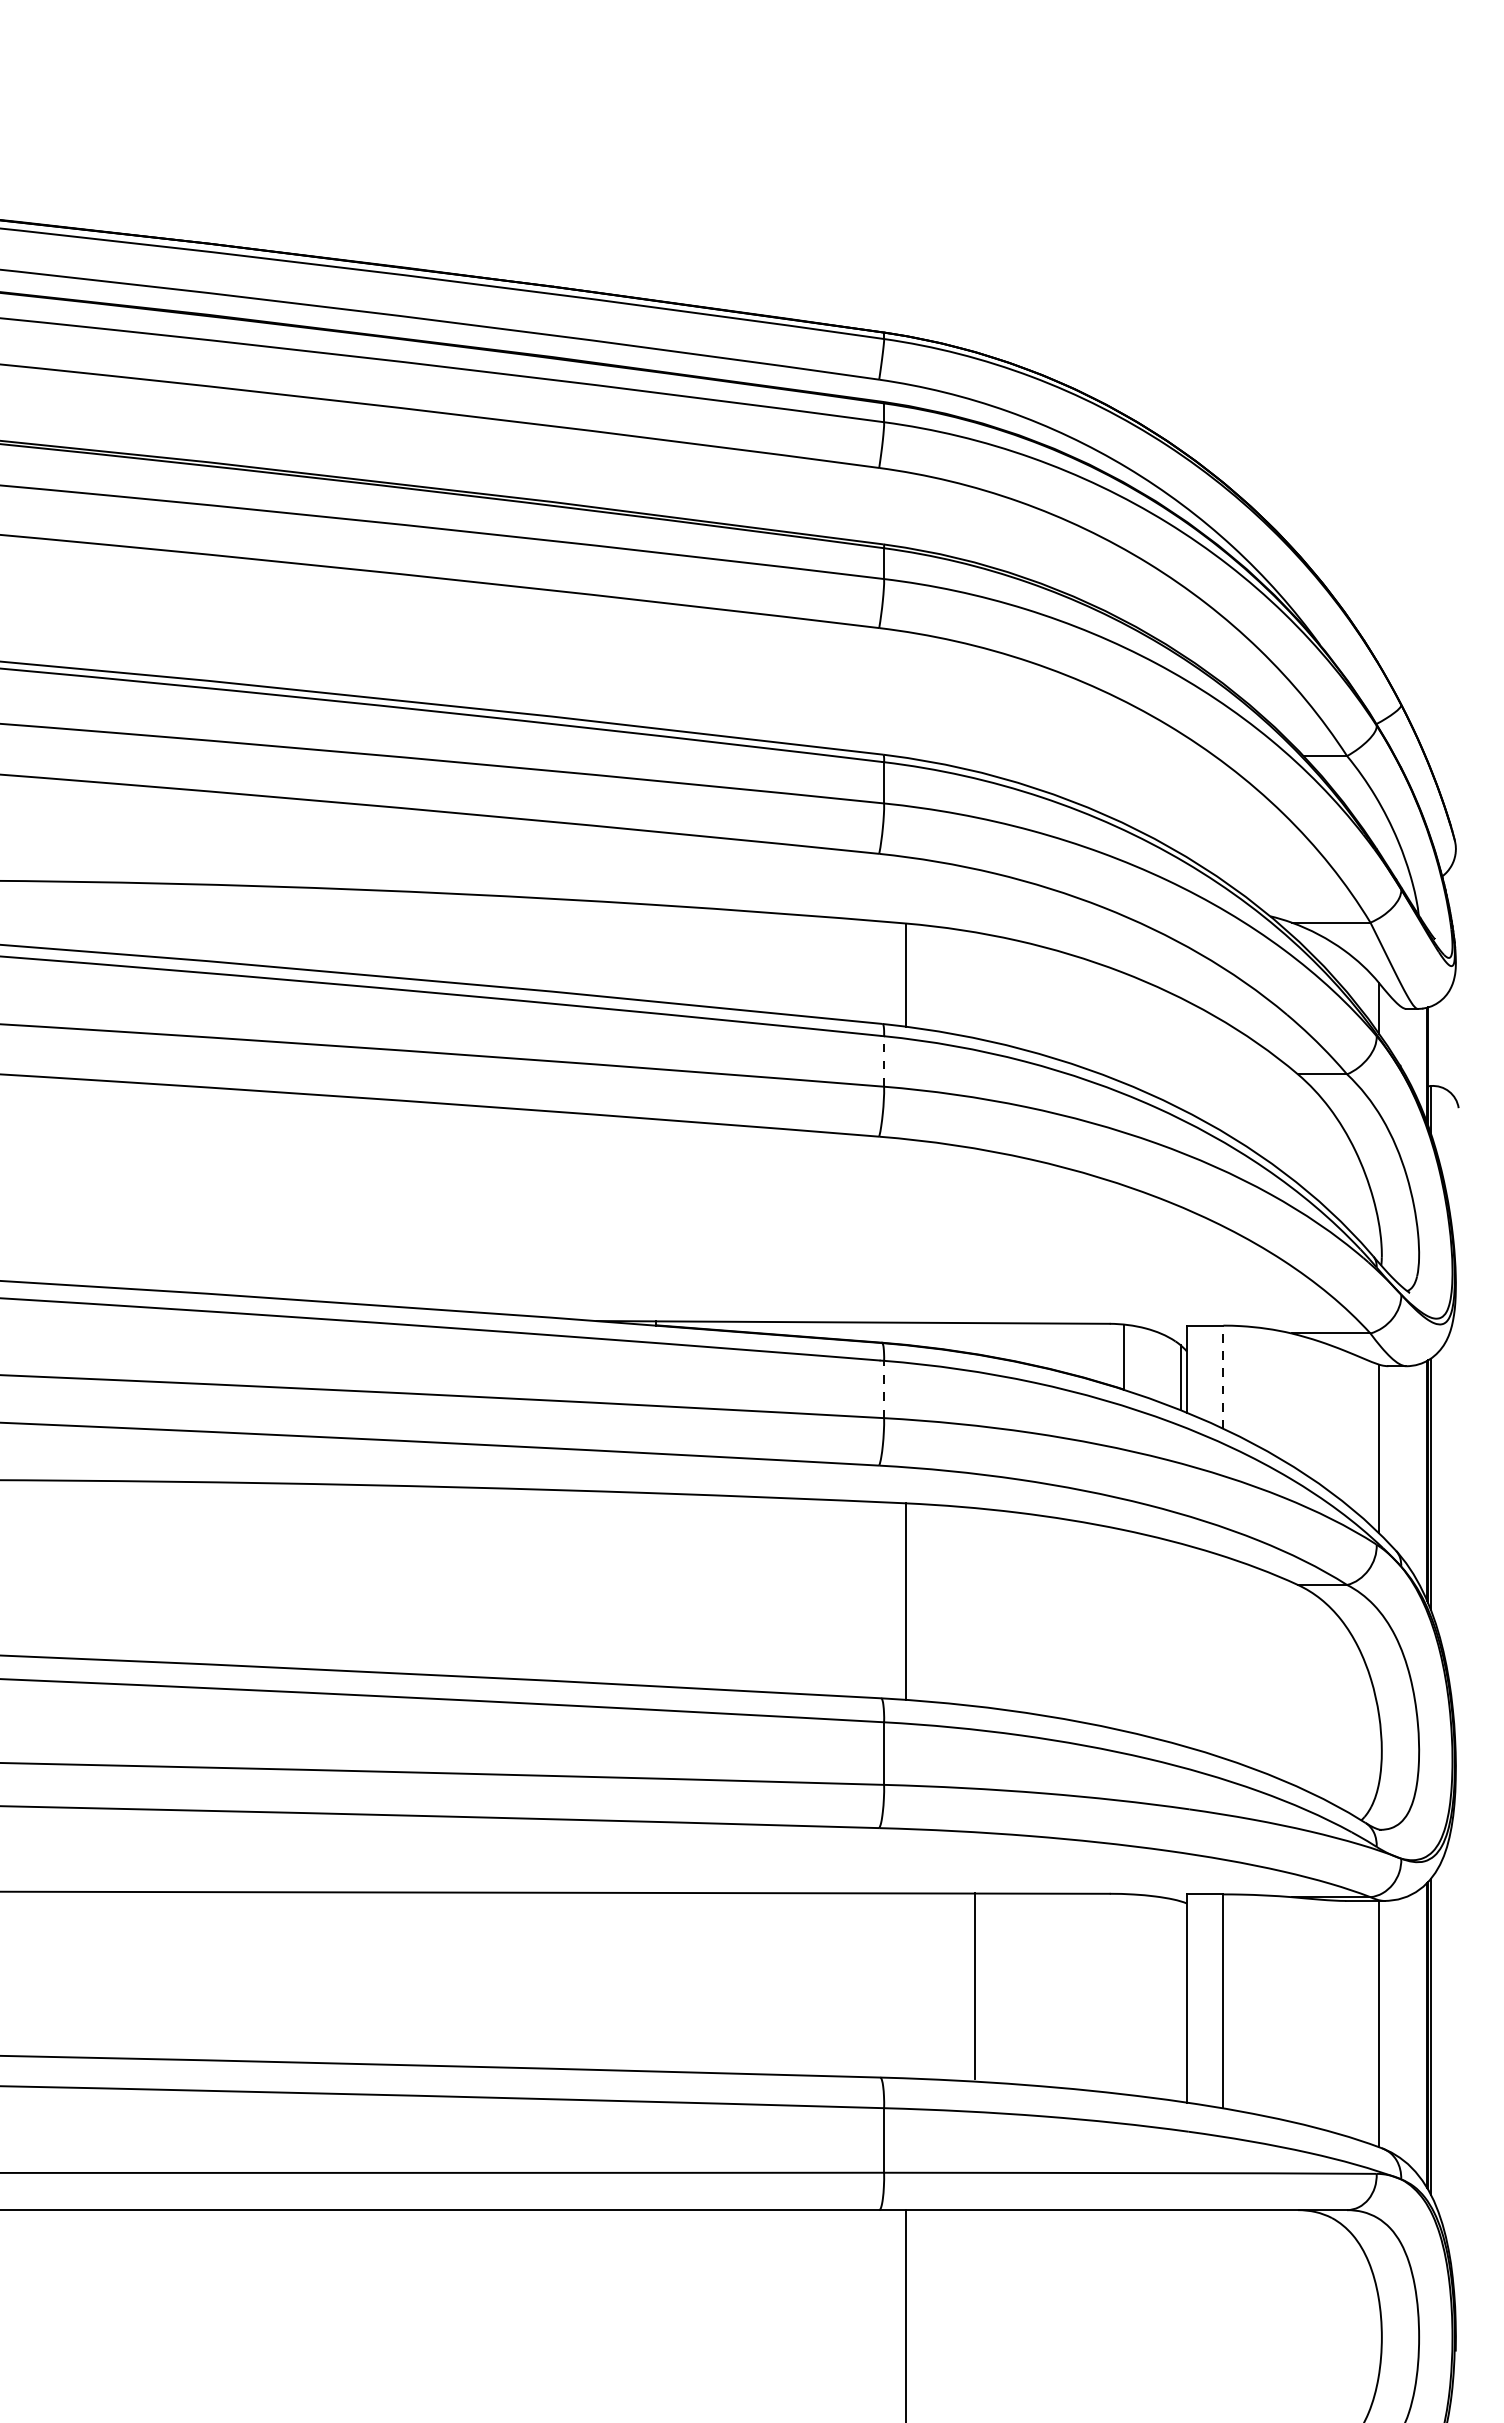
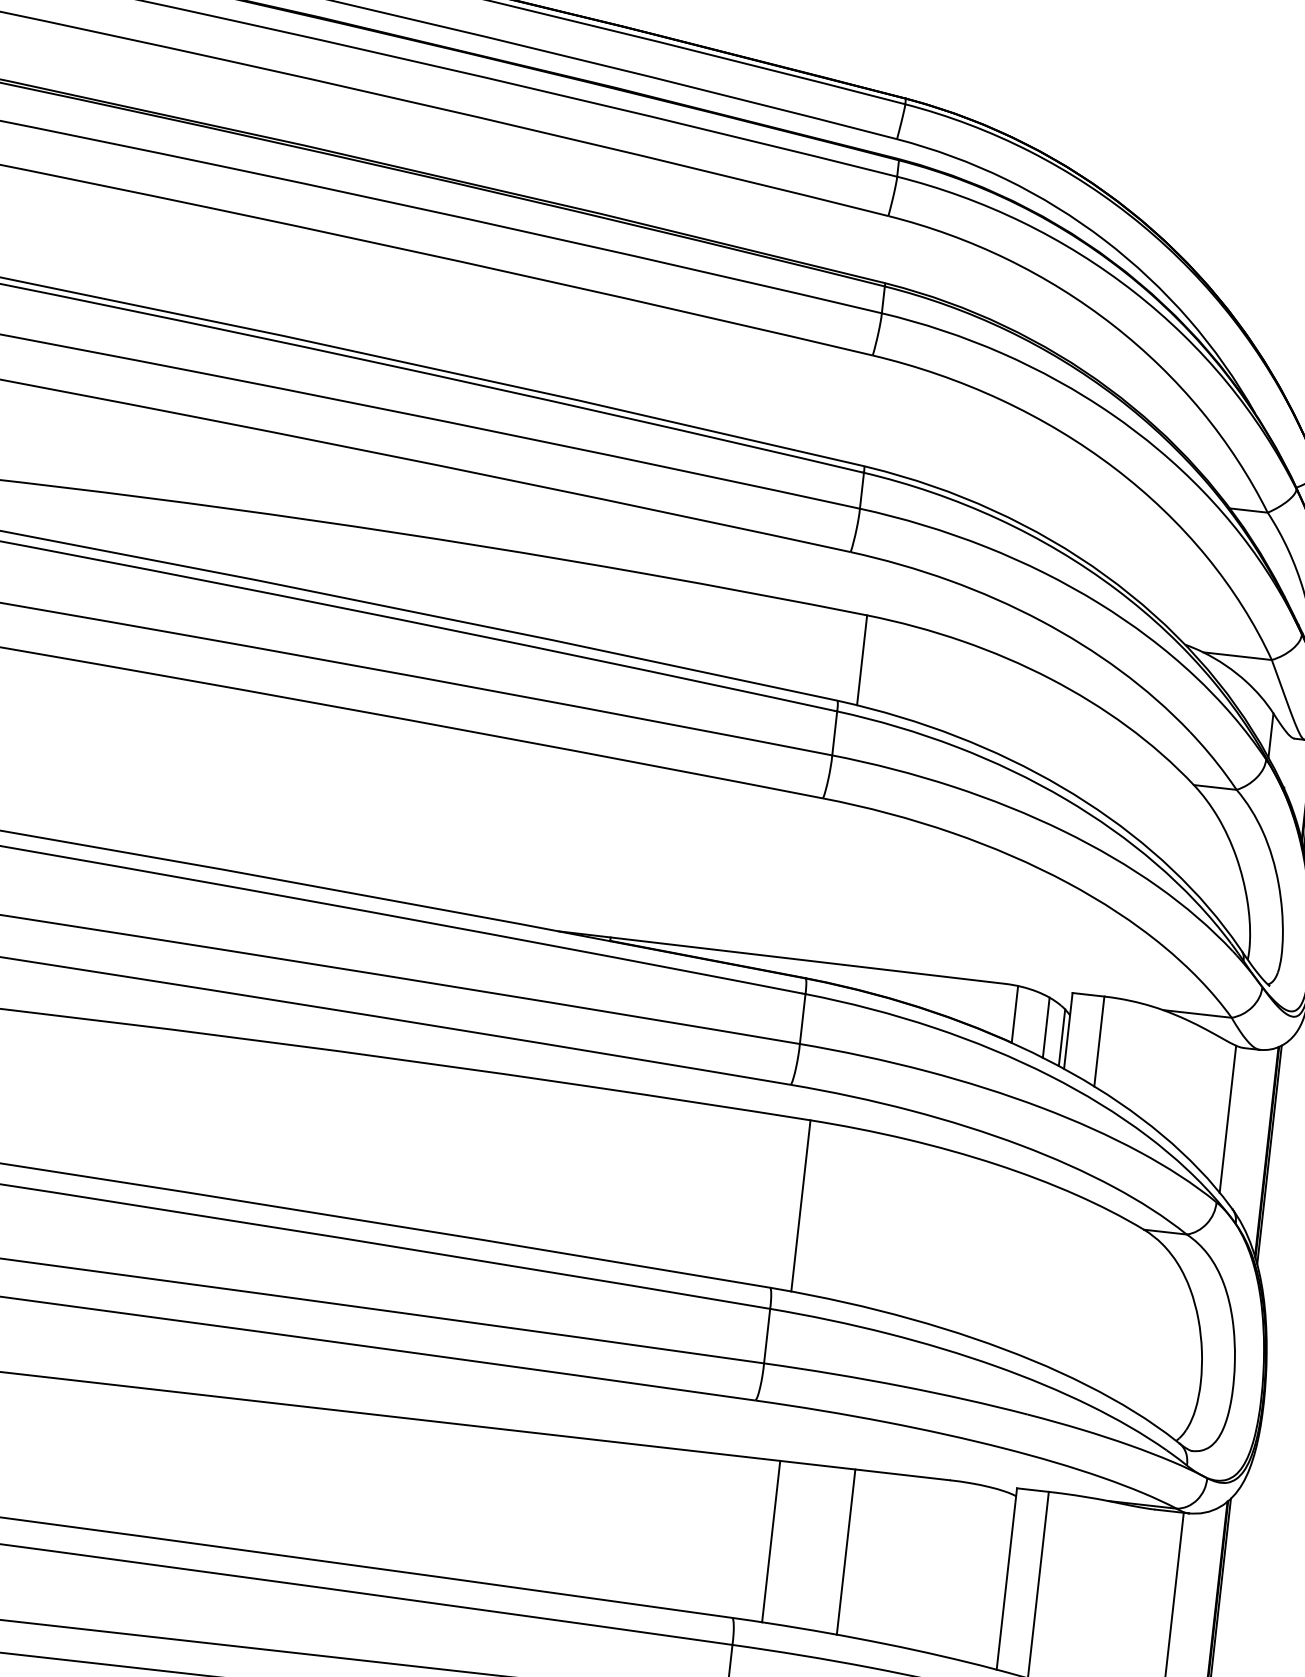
line: (884, 1060) -> (835, 732), dashed -> solid
line: (1161, 1367) -> (1046, 1027), added
line: (1223, 1377) -> (1099, 1041), dashed -> solid
line: (884, 1389) -> (803, 1019), dashed -> solid
line: (974, 1985) -> (770, 1541), moved
line: (1001, 1988) -> (846, 1552), added

